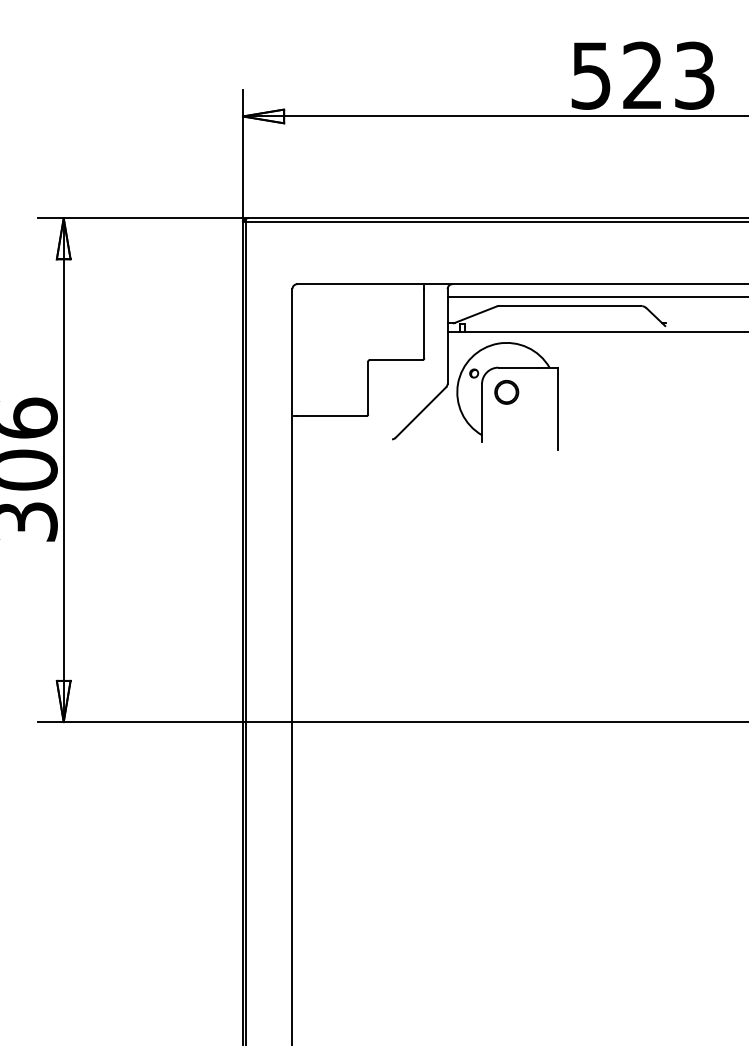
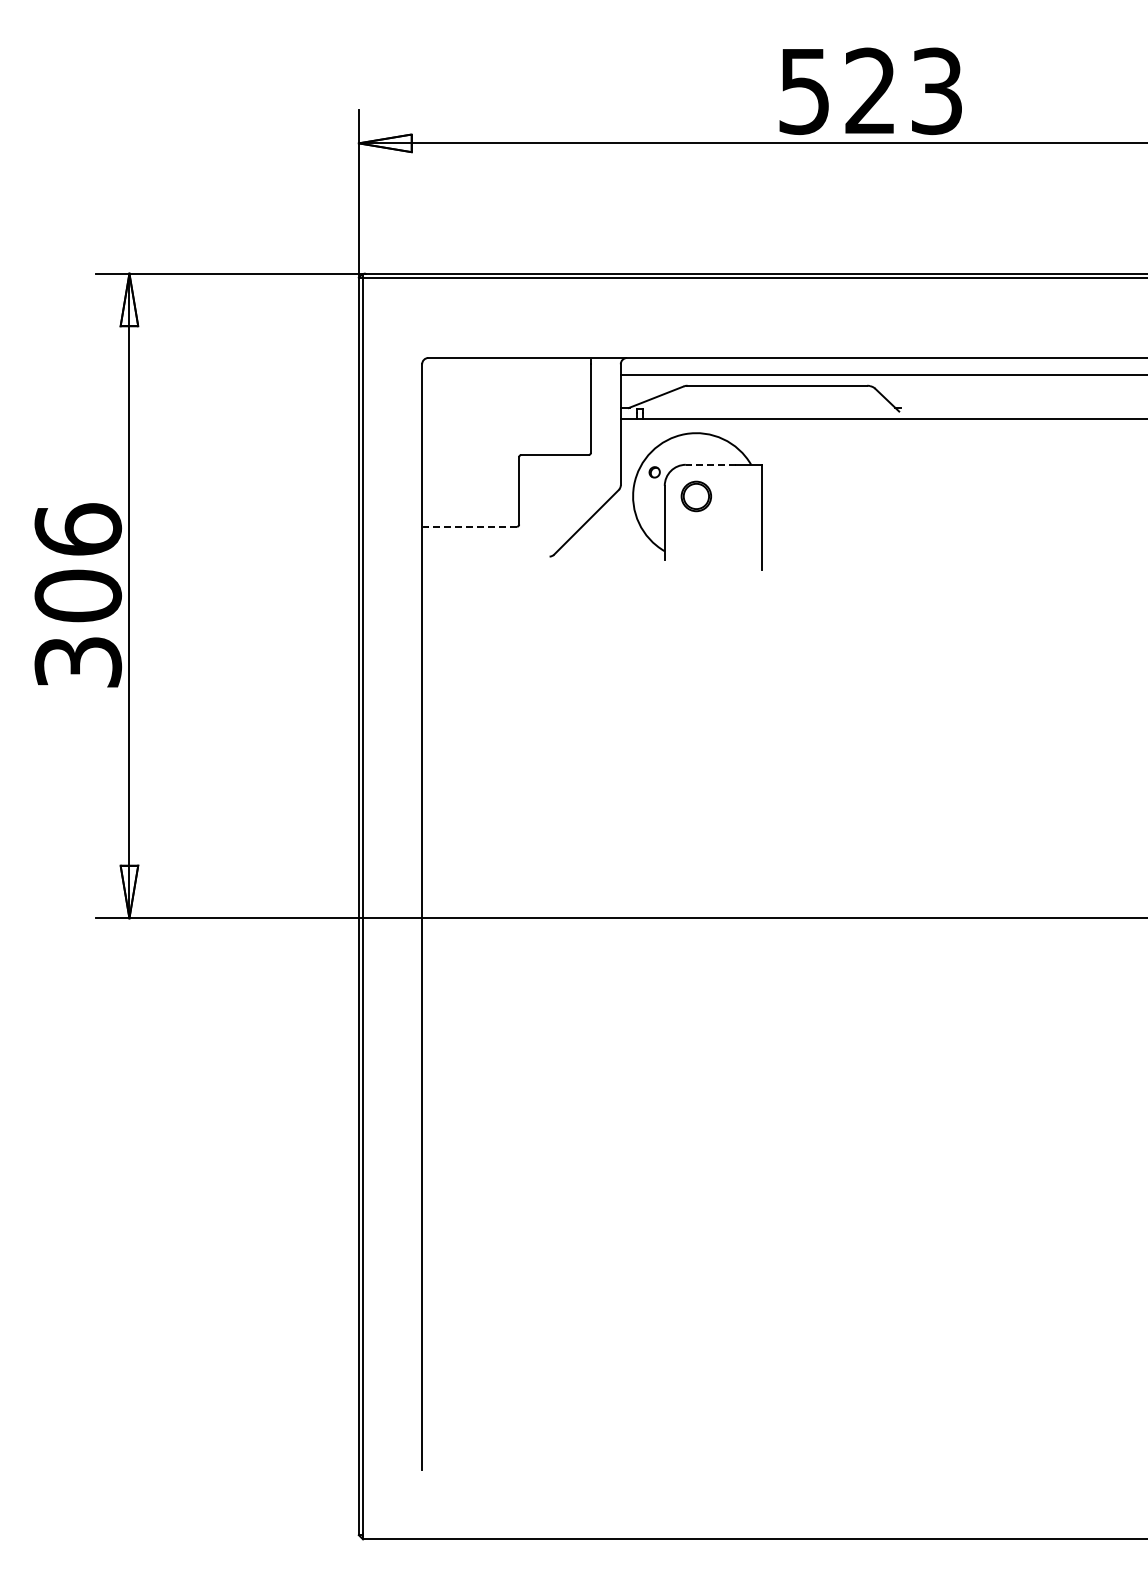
line: (517, 367) -> (710, 464), solid -> dashed
line: (331, 415) -> (472, 526), solid -> dashed

